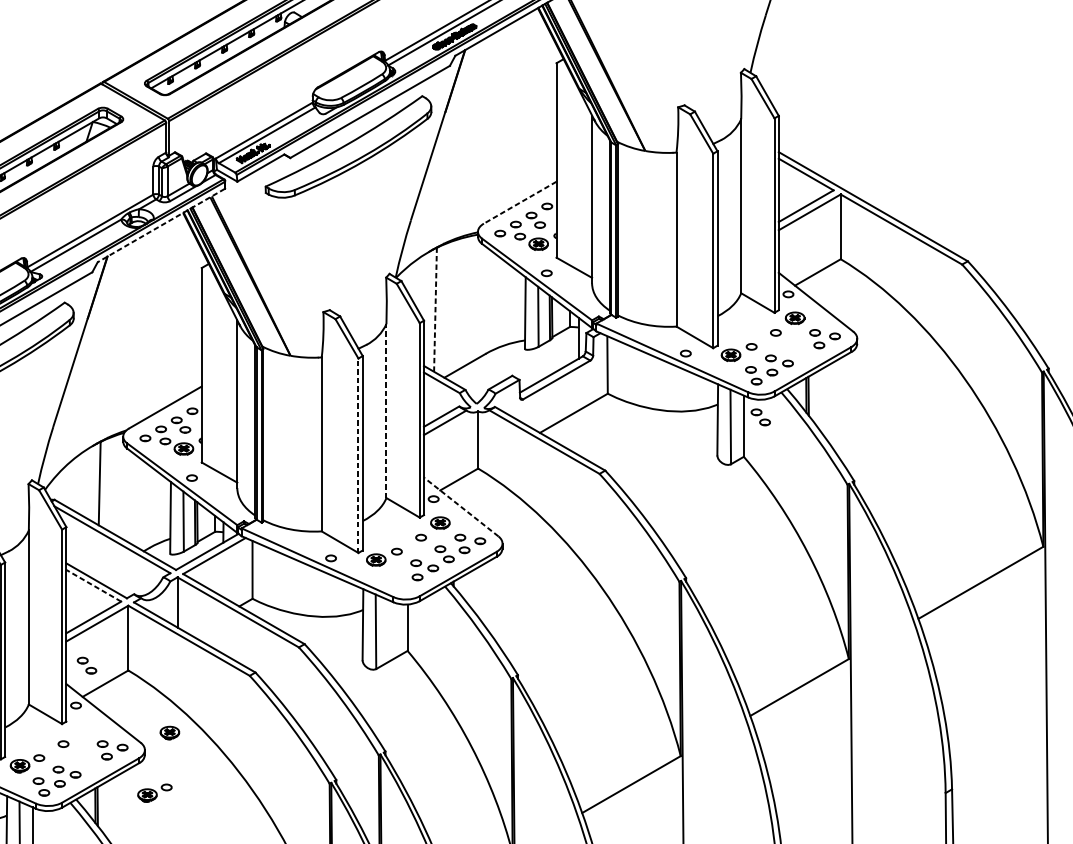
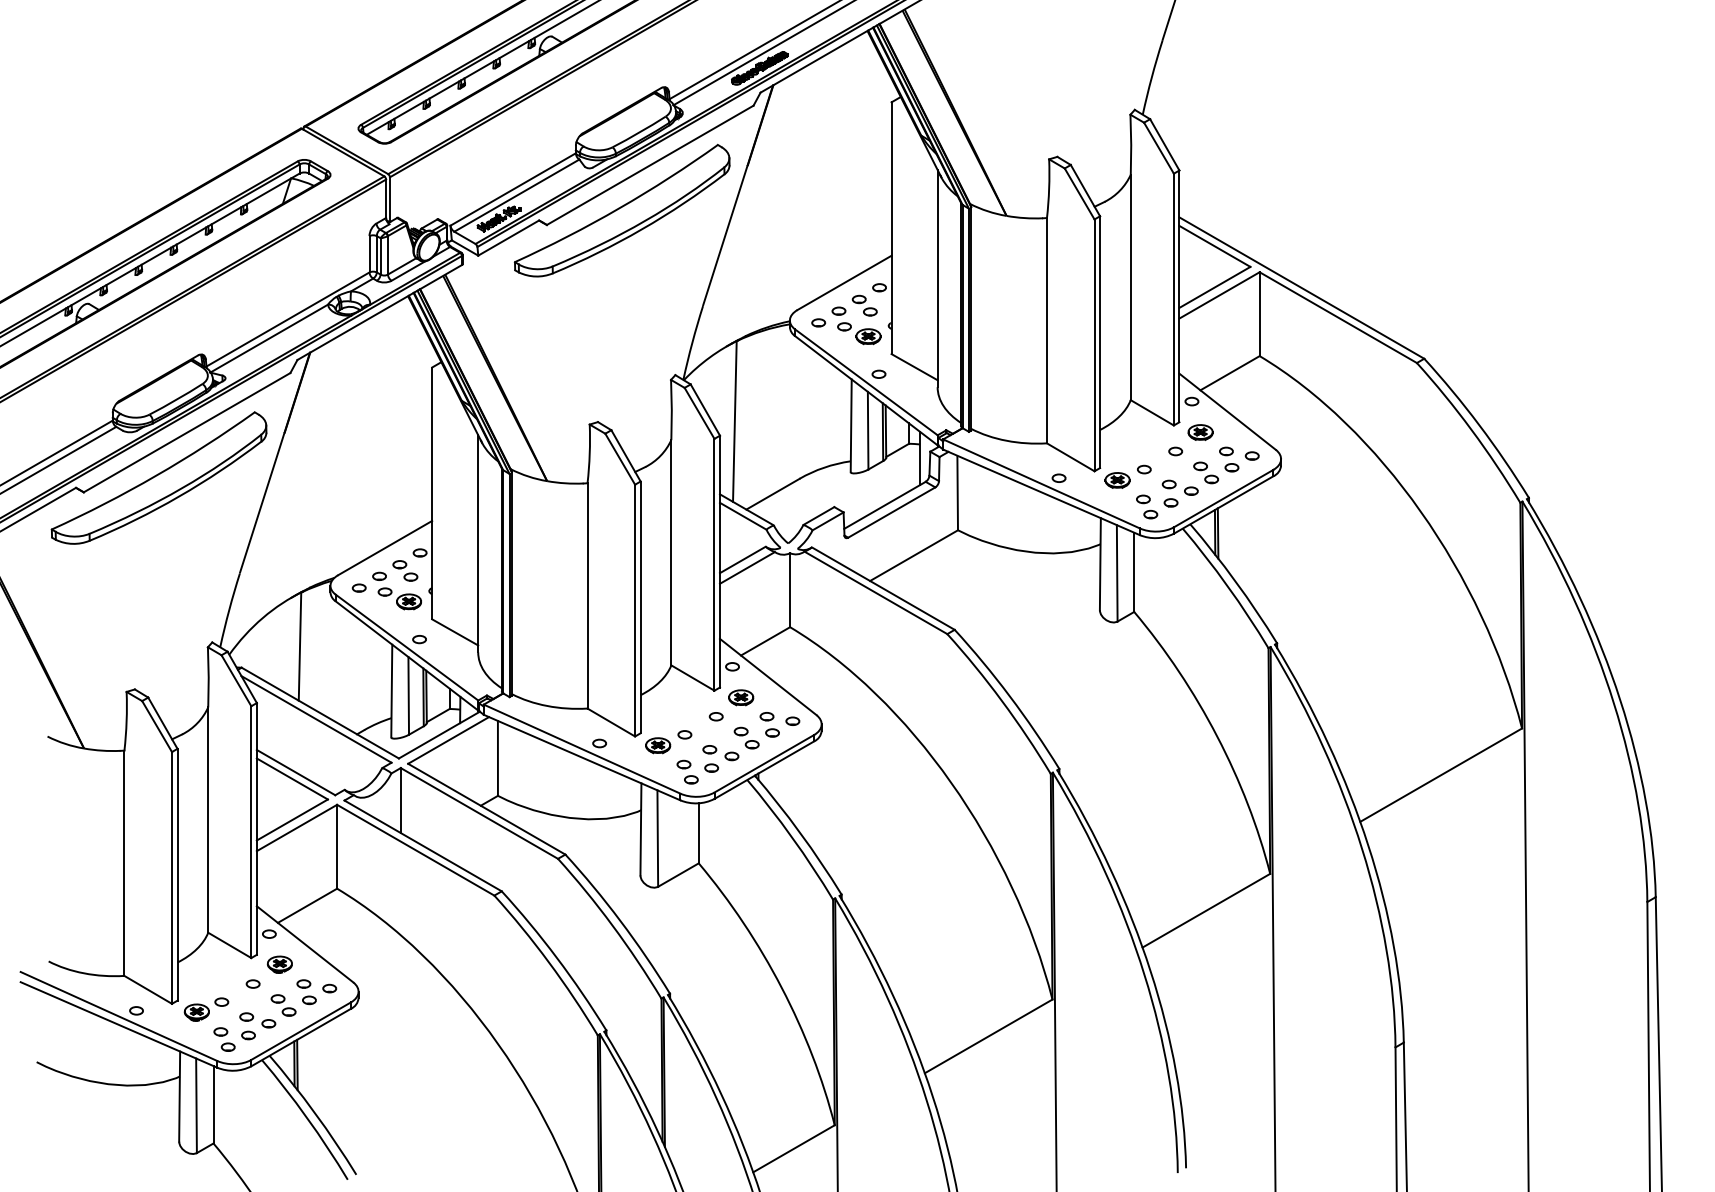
line: (520, 203) -> (844, 283), dashed -> solid
line: (161, 225) -> (379, 312), dashed -> solid
line: (435, 309) -> (734, 421), dashed -> solid
line: (386, 410) -> (671, 552), dashed -> solid
part: (761, 417) -> (1206, 472), moved
line: (358, 455) -> (635, 610), dashed -> solid
line: (460, 506) -> (767, 676), dashed -> solid
part: (398, 580) -> (687, 771), added
line: (93, 585) -> (291, 778), dashed -> solid
part: (86, 665) -> (283, 1005), moved
part: (169, 732) -> (279, 964), moved
part: (154, 793) -> (371, 1047), removed

